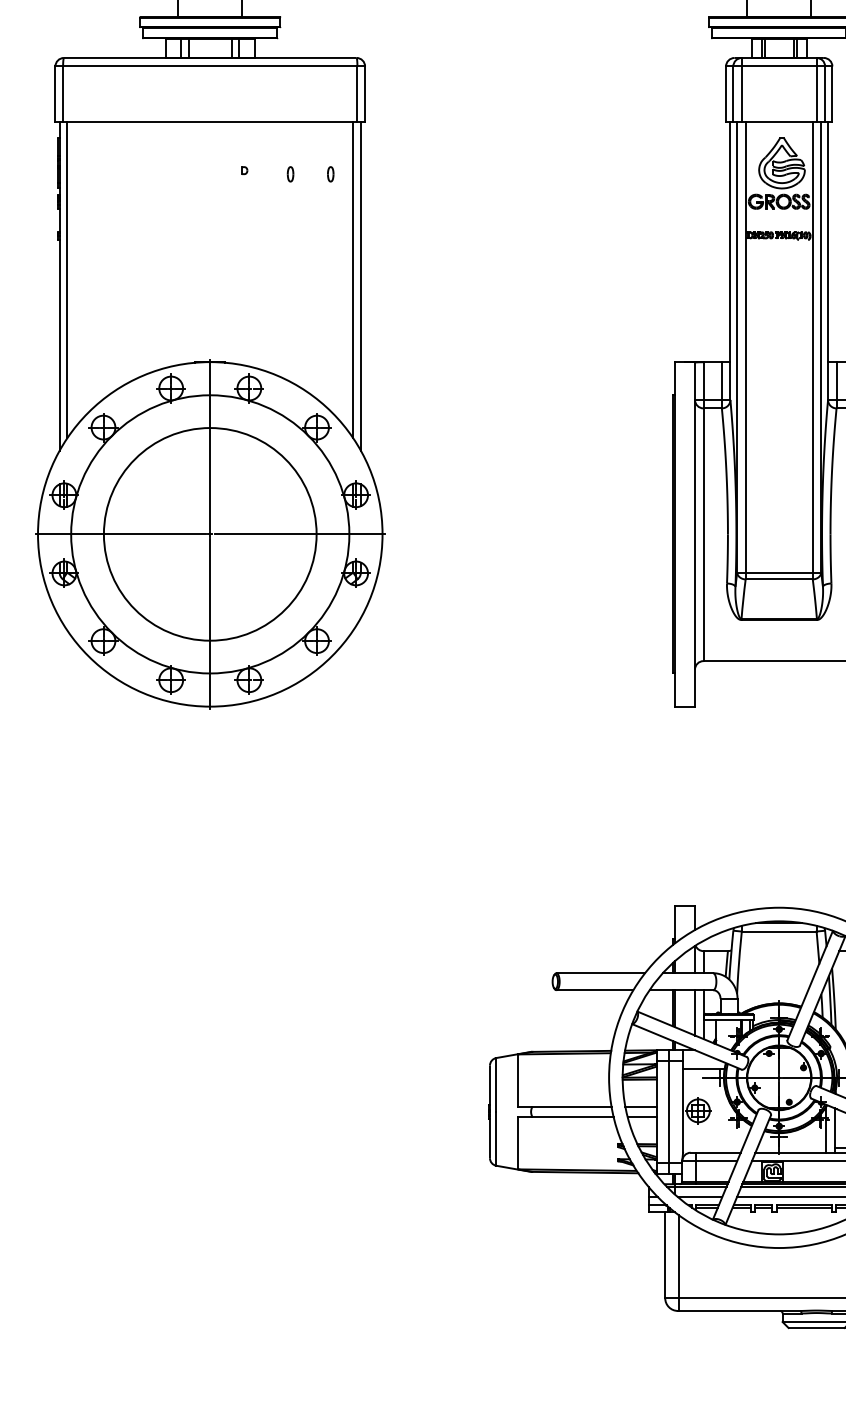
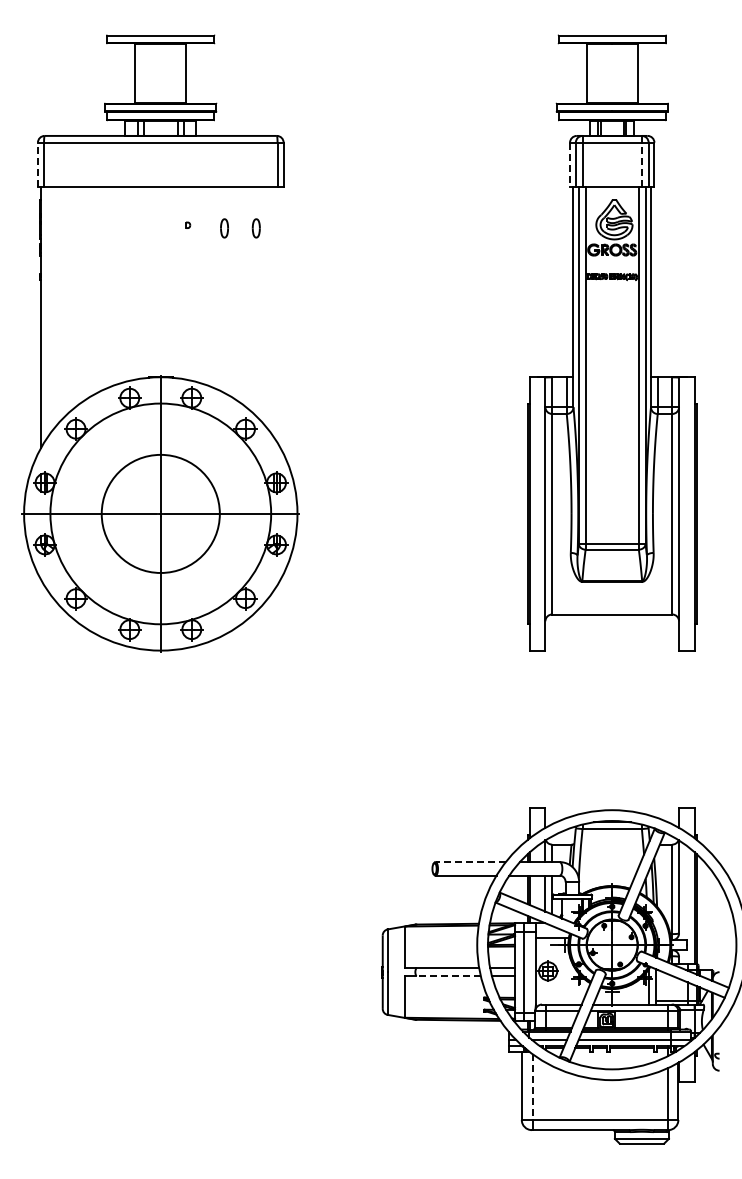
line: (54, 93) -> (37, 164), solid -> dashed
line: (726, 93) -> (570, 164), solid -> dashed
line: (816, 93) -> (641, 164), solid -> dashed
part: (290, 173) -> (224, 227), size x1.6
part: (330, 173) -> (256, 227), size x1.6
line: (67, 279) -> (47, 311), removed
line: (353, 279) -> (274, 311), removed
line: (361, 285) -> (280, 316), removed
circle: (209, 533) -> (160, 513), size x0.7
line: (600, 973) -> (470, 862), solid -> dashed
line: (572, 1117) -> (448, 976), solid -> dashed
line: (678, 1257) -> (532, 1087), solid -> dashed

